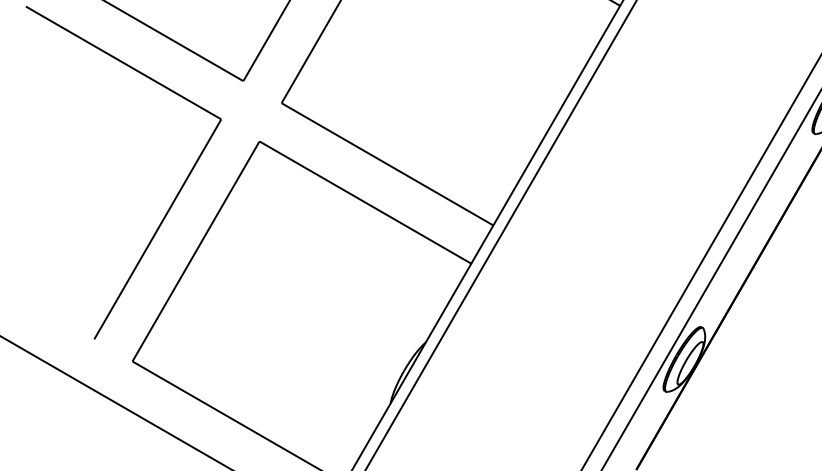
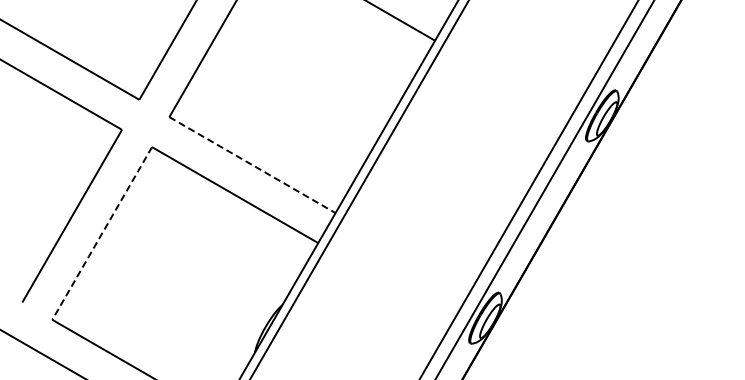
line: (387, 164) -> (252, 165), solid -> dashed
line: (196, 251) -> (102, 233), solid -> dashed

